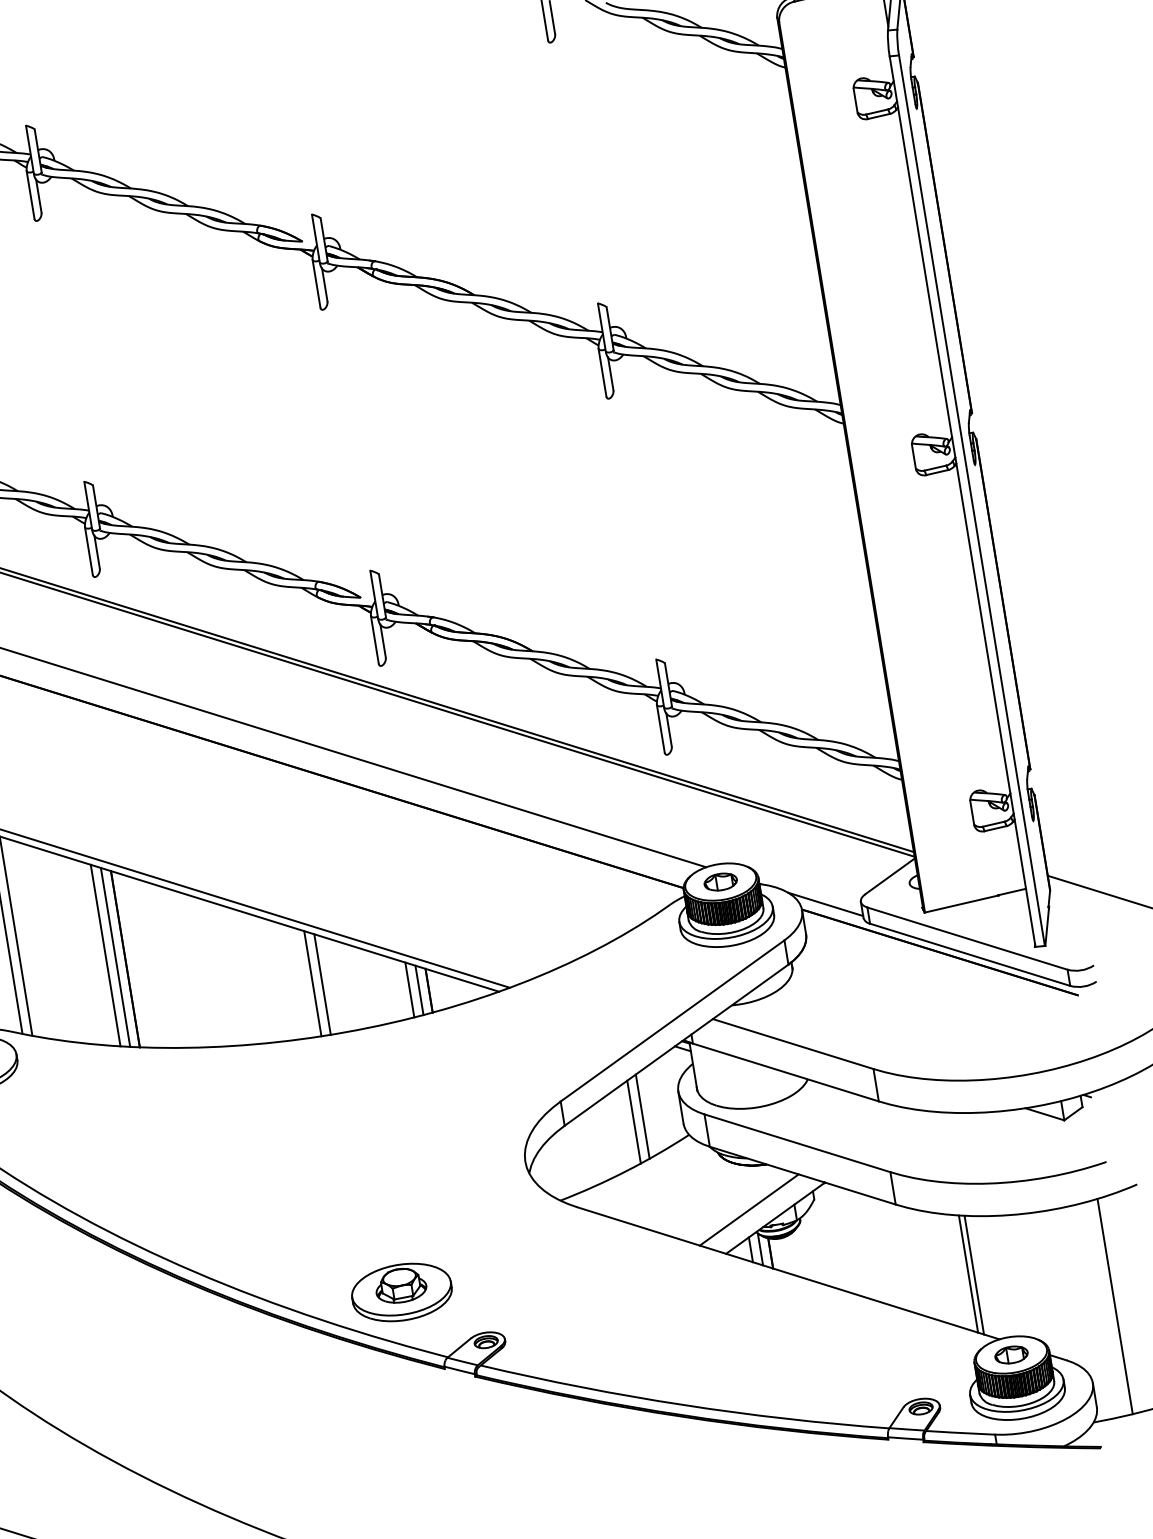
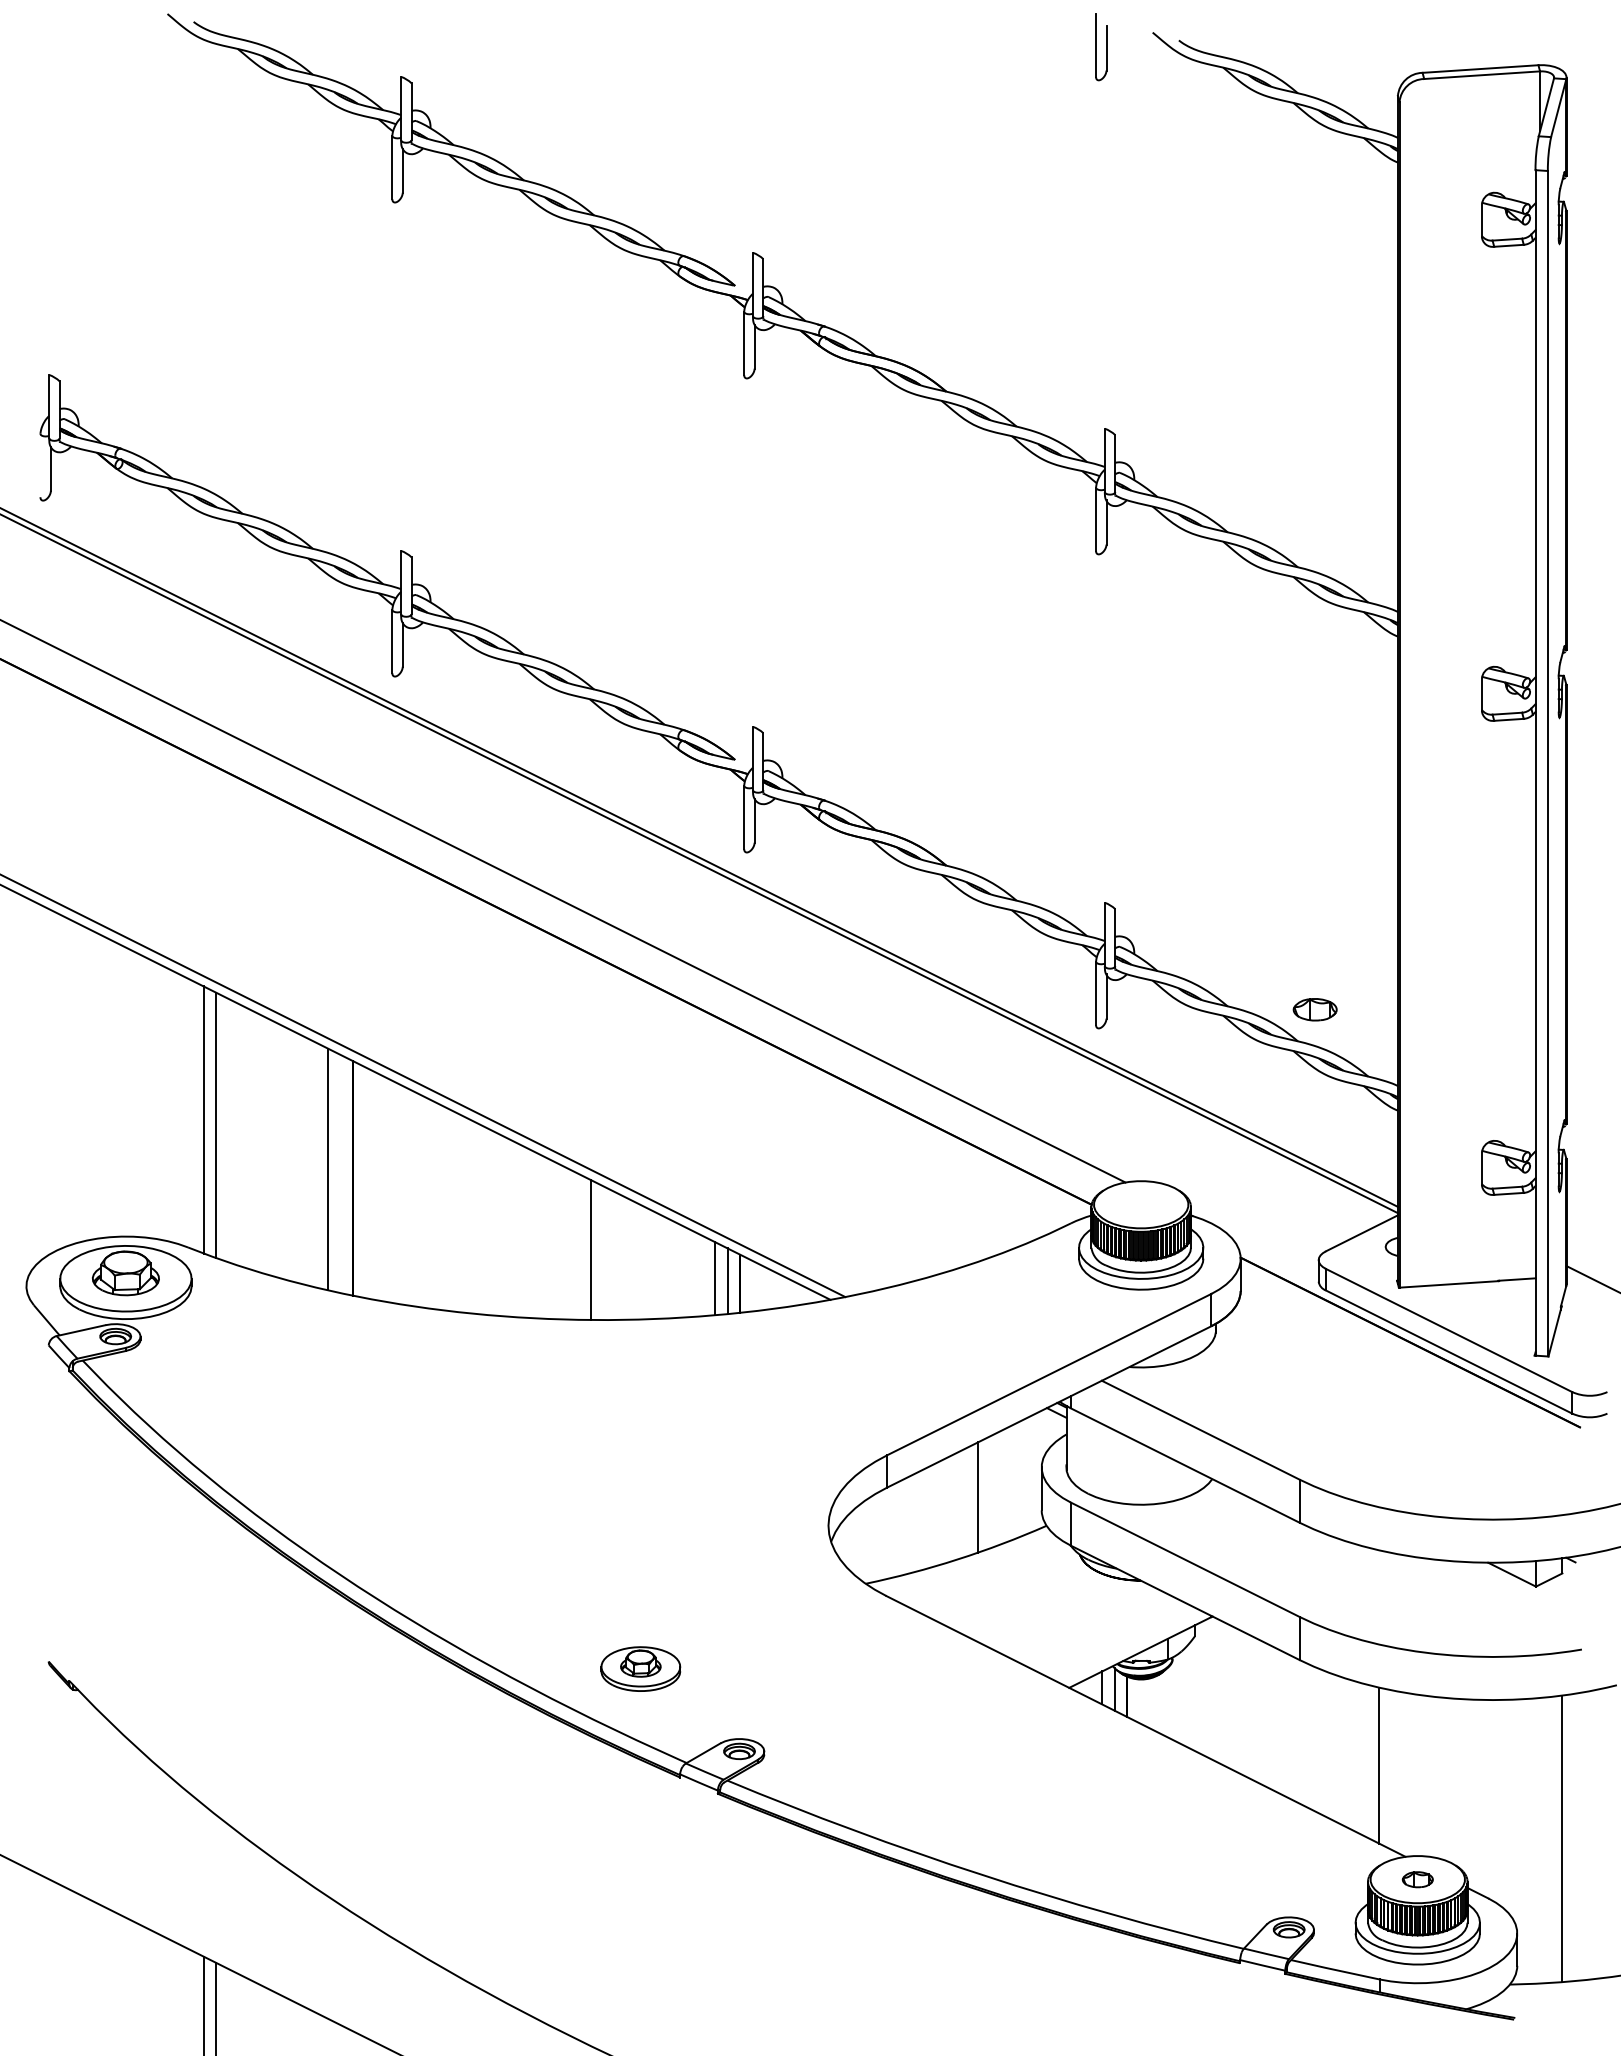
part: (720, 881) -> (1314, 1009), moved
line: (825, 904) -> (1272, 1256), removed
line: (115, 957) -> (340, 1173), removed
line: (322, 984) -> (603, 1253), removed
line: (642, 1116) -> (990, 1492), removed
line: (749, 1209) -> (1108, 1635), removed
line: (974, 1275) -> (1386, 1768), removed
part: (401, 1292) -> (640, 1668), size x0.6
part: (1011, 1354) -> (1417, 1879), size x0.7

